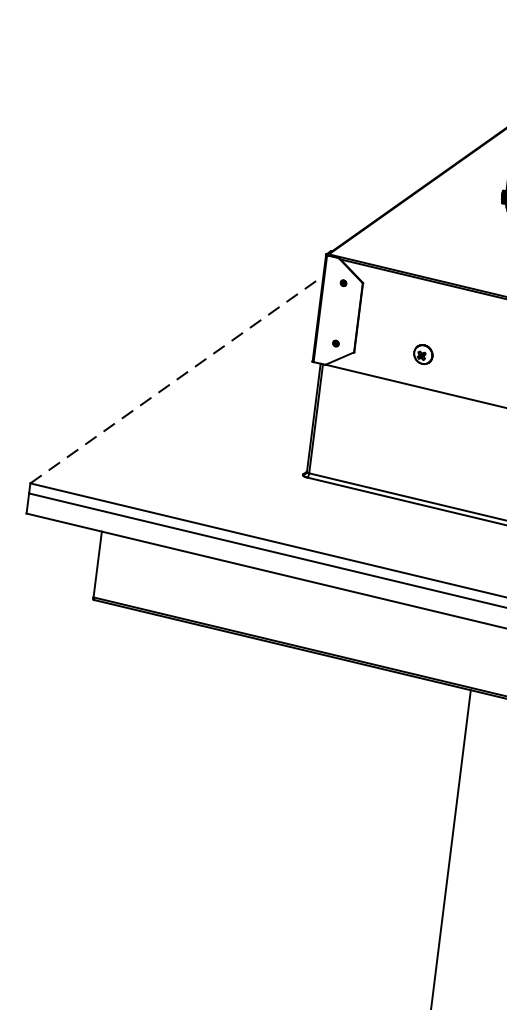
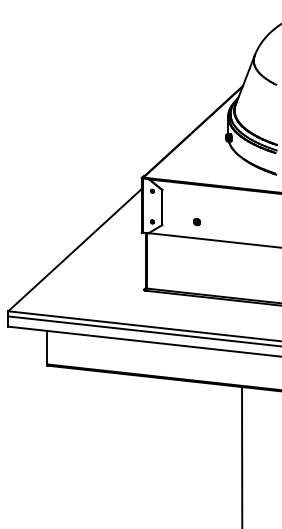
part: (422, 355) -> (196, 222), size x0.62
line: (177, 380) -> (75, 250), dashed -> solid

